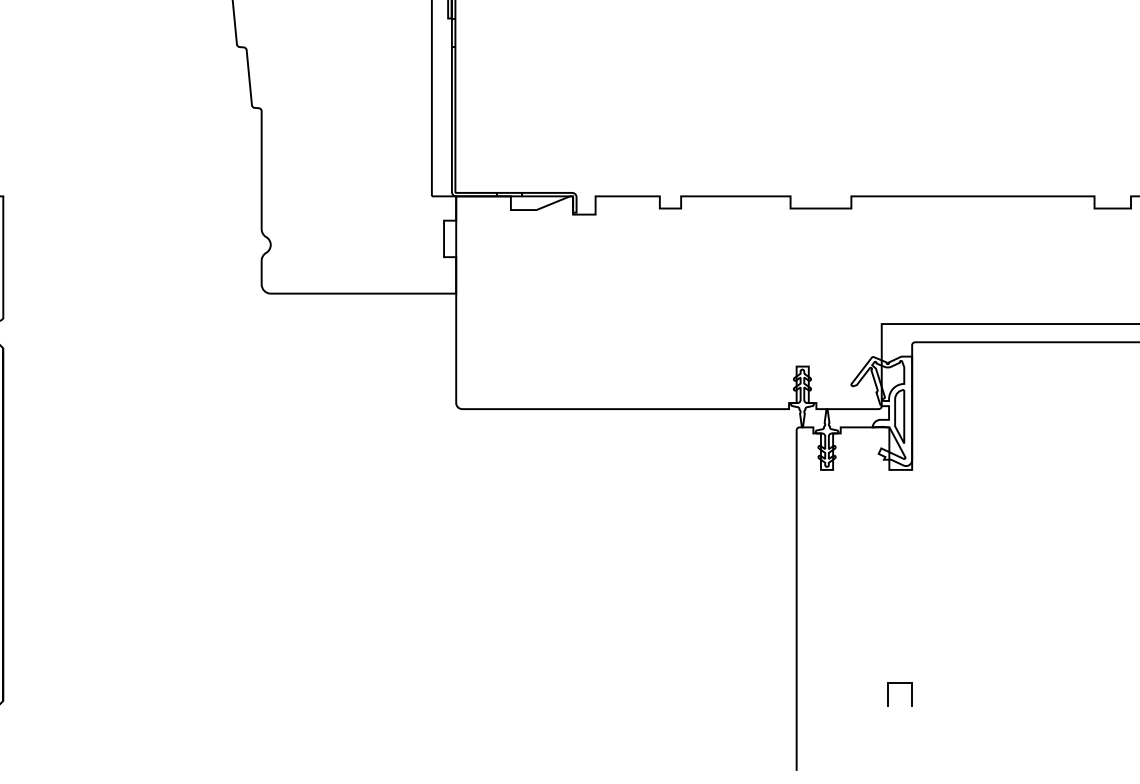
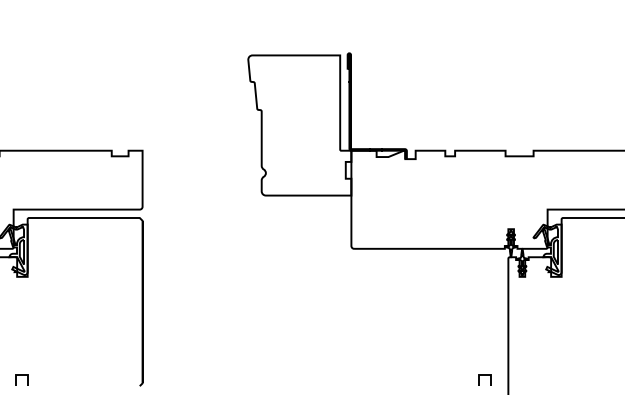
line: (898, 683) -> (484, 375), moved

